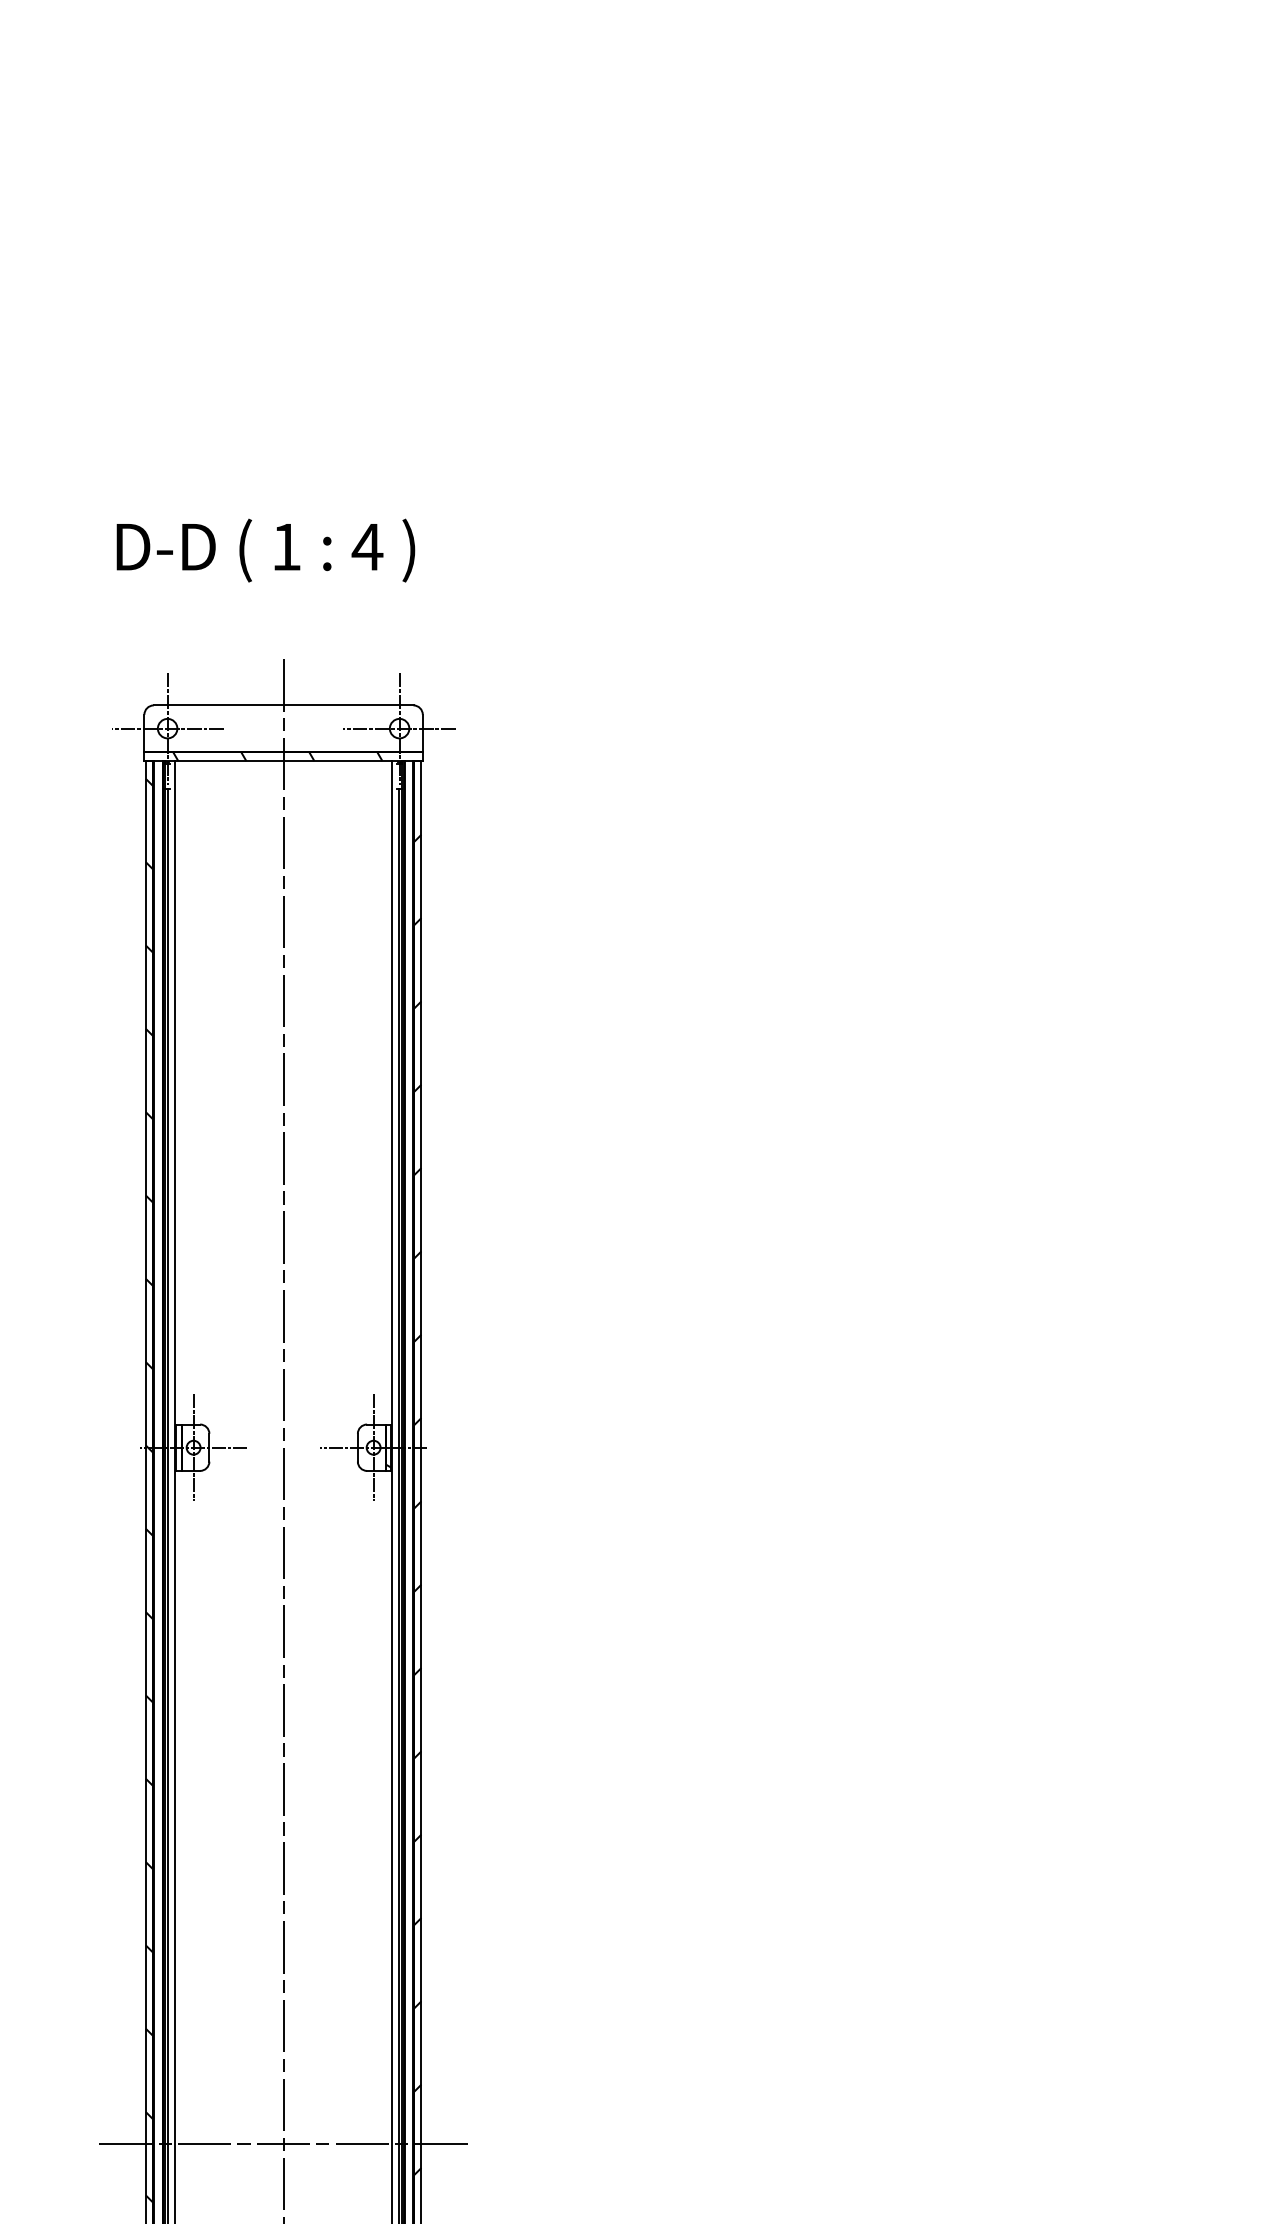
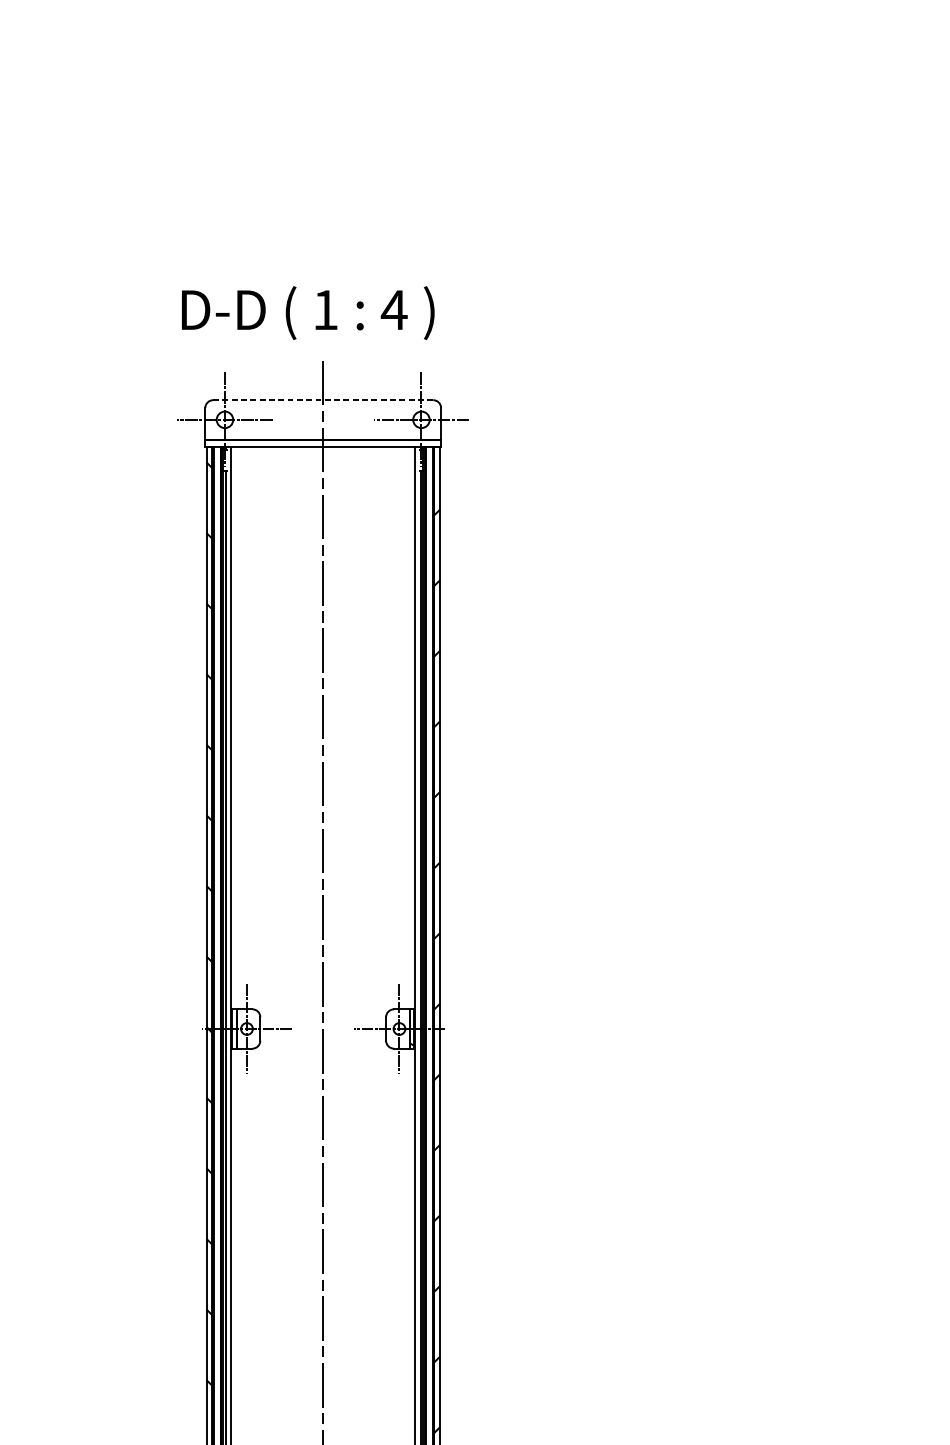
text: (265, 550) -> (307, 313), moved
line: (283, 705) -> (323, 400), solid -> dashed
hatch: (277, 756) -> (318, 443), removed

